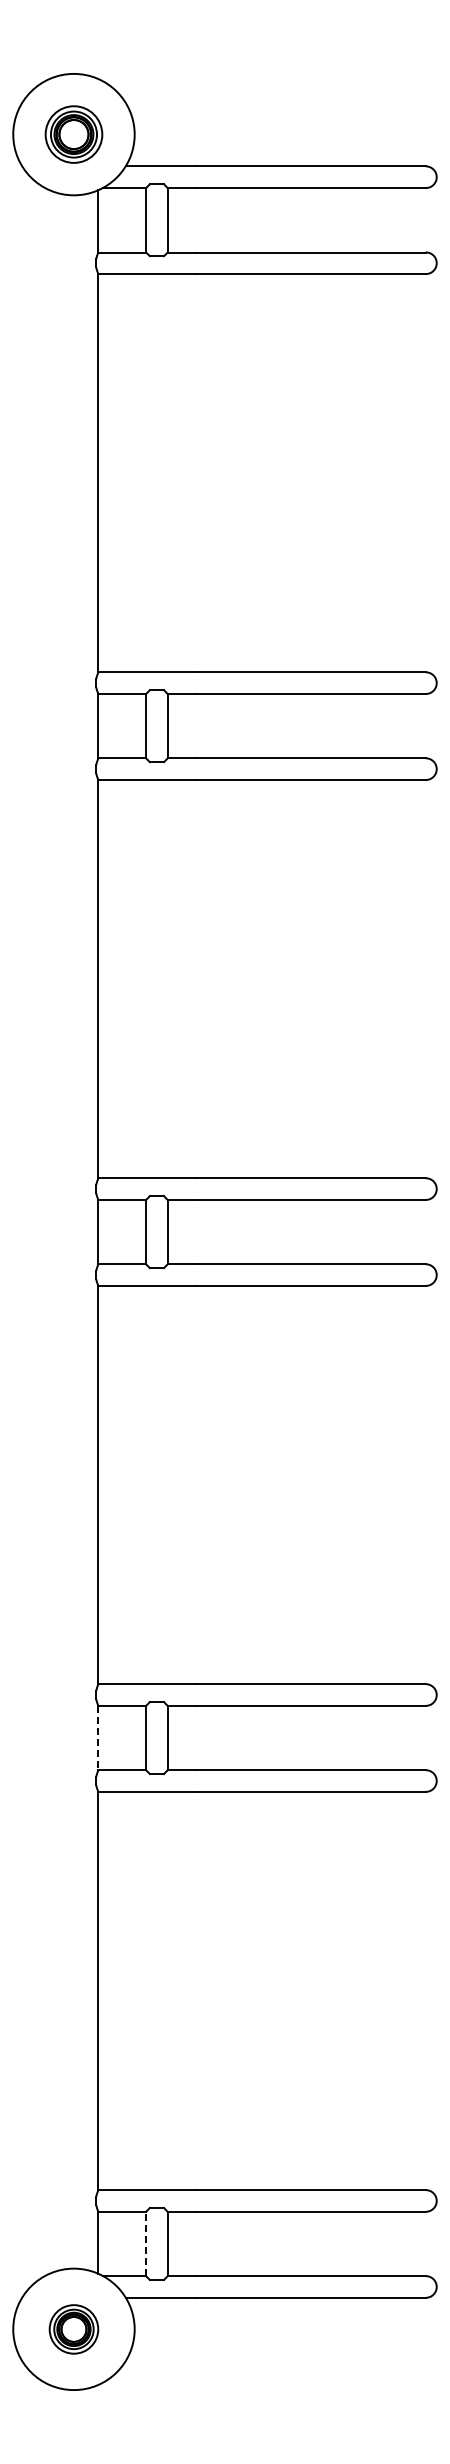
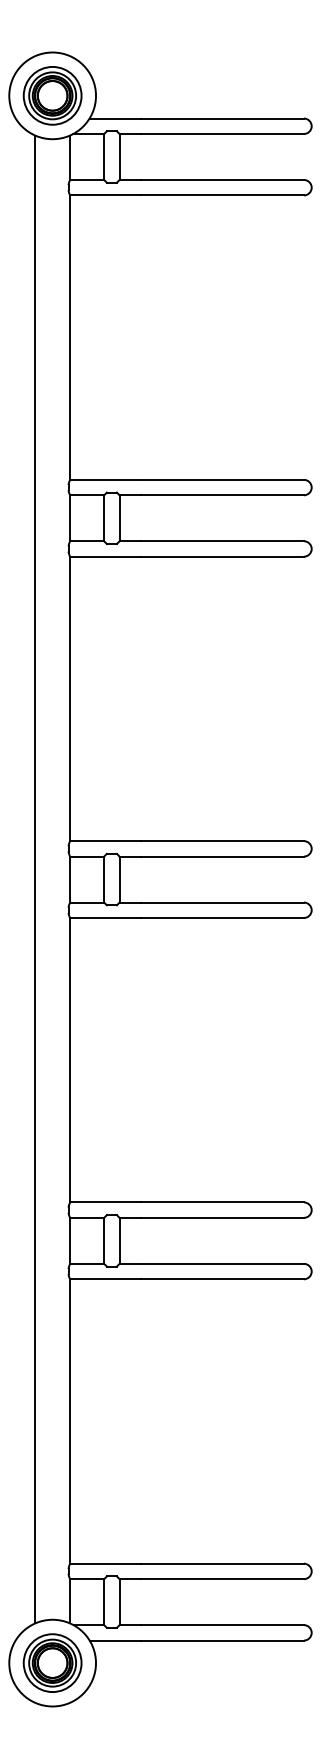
part: (73, 134) -> (52, 95), size x1.43
line: (49, 1231) -> (35, 879), added
line: (98, 1738) -> (70, 1241), dashed -> solid
line: (146, 2243) -> (104, 1601), dashed -> solid
part: (73, 2329) -> (52, 1663), size x1.67

